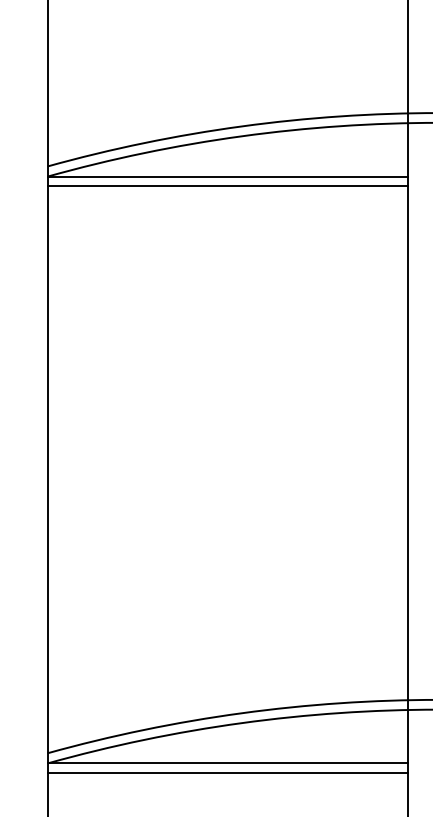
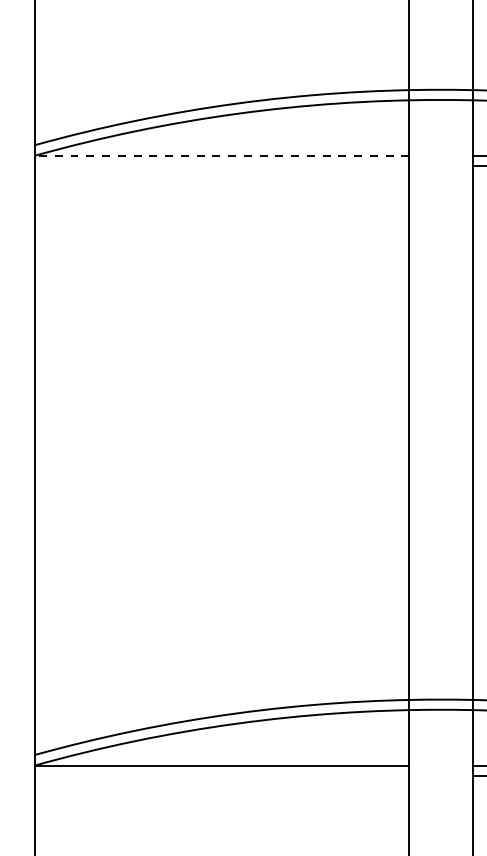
line: (227, 176) -> (221, 155), solid -> dashed
line: (227, 186) -> (221, 166), removed
line: (227, 772) -> (221, 775), removed

